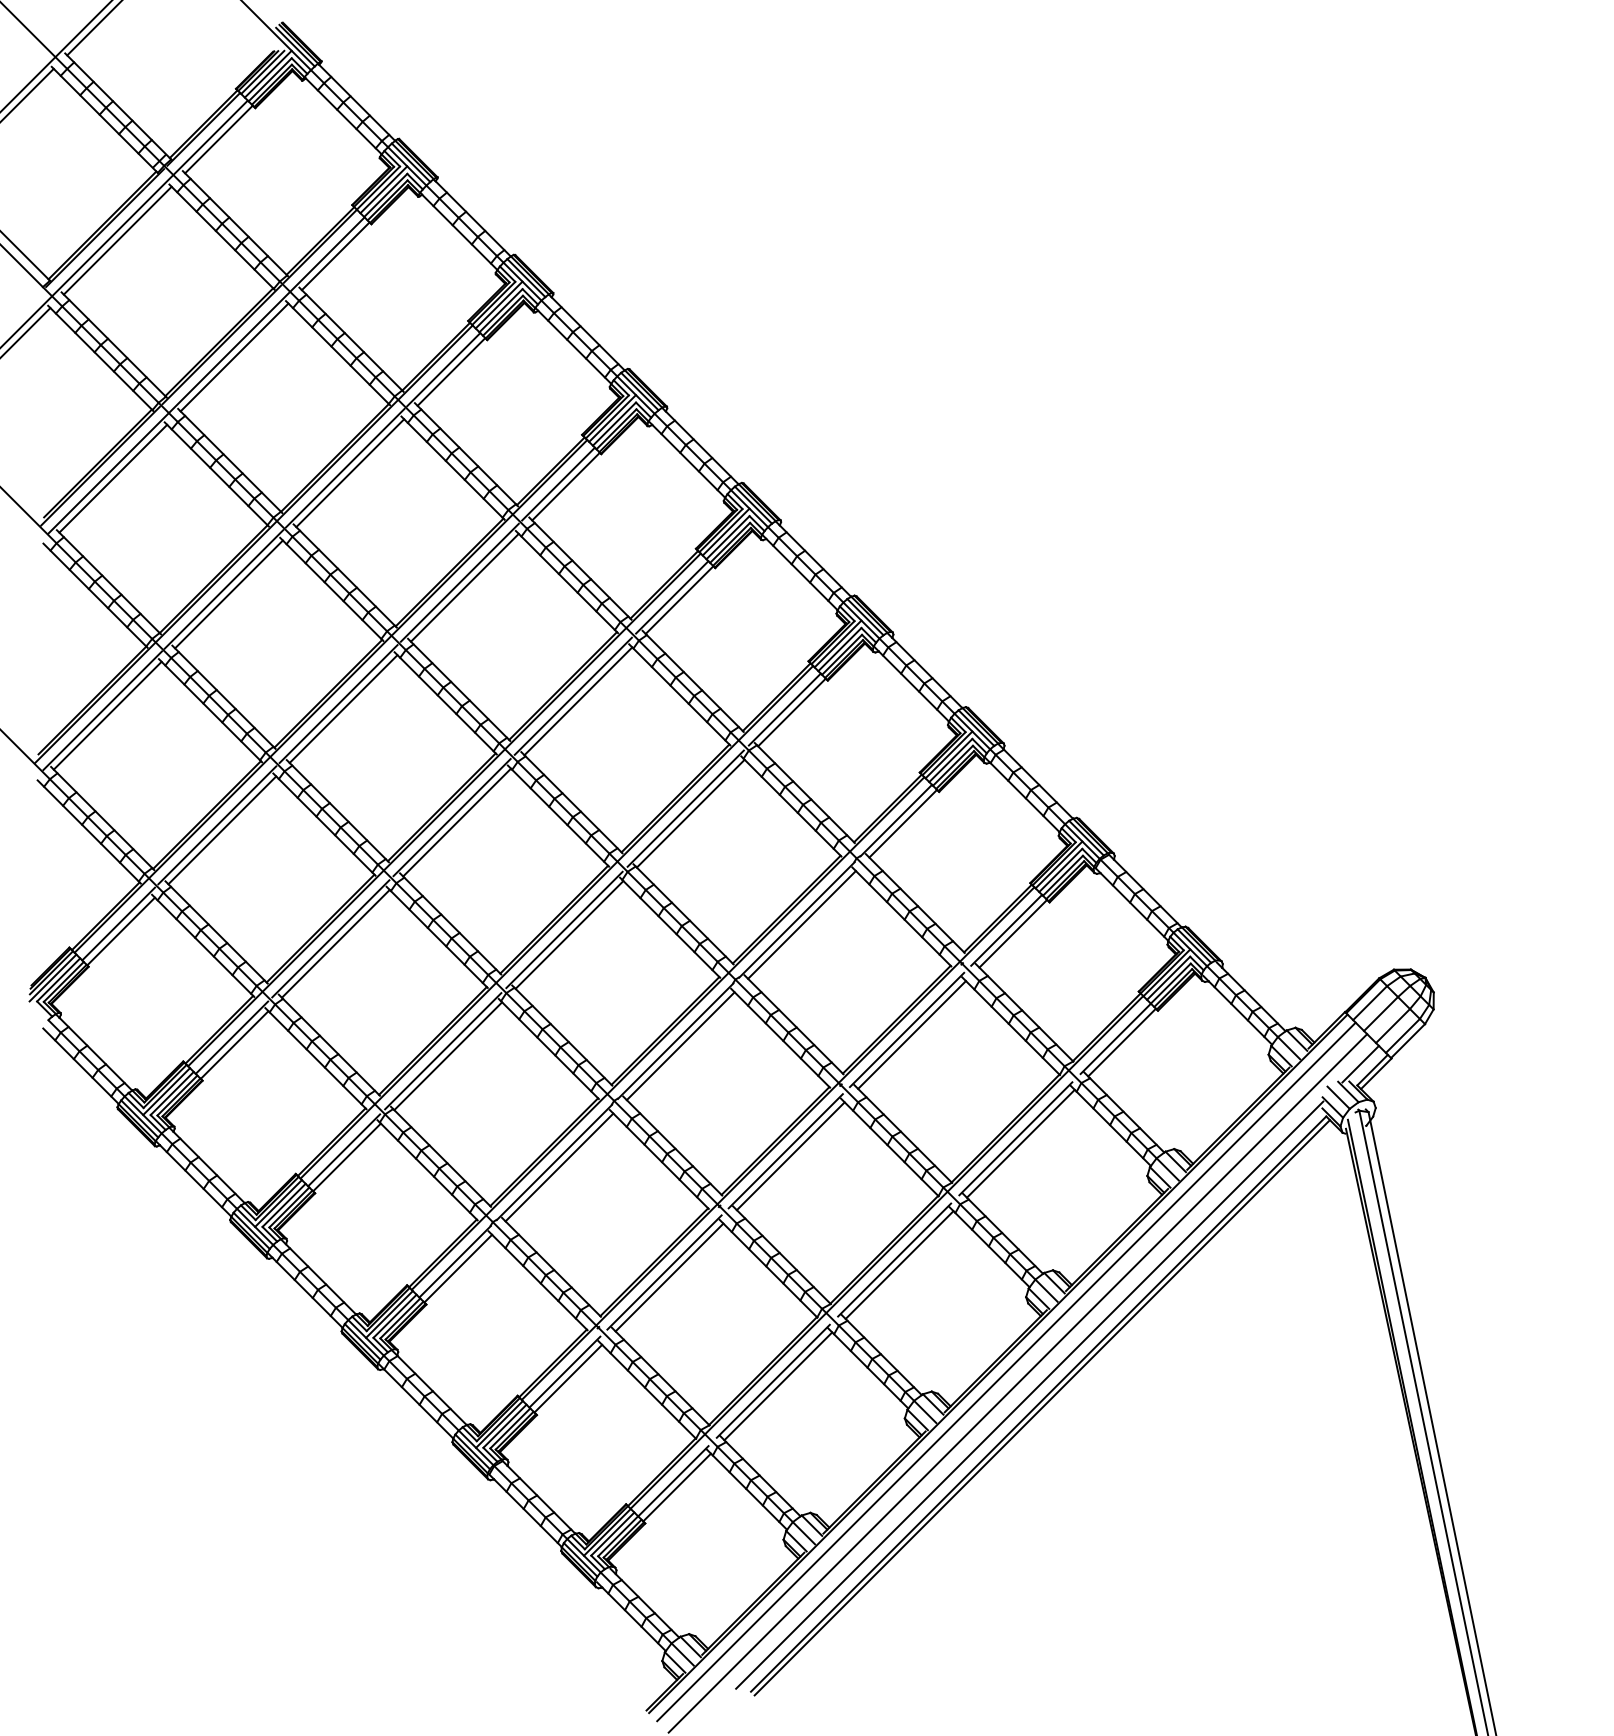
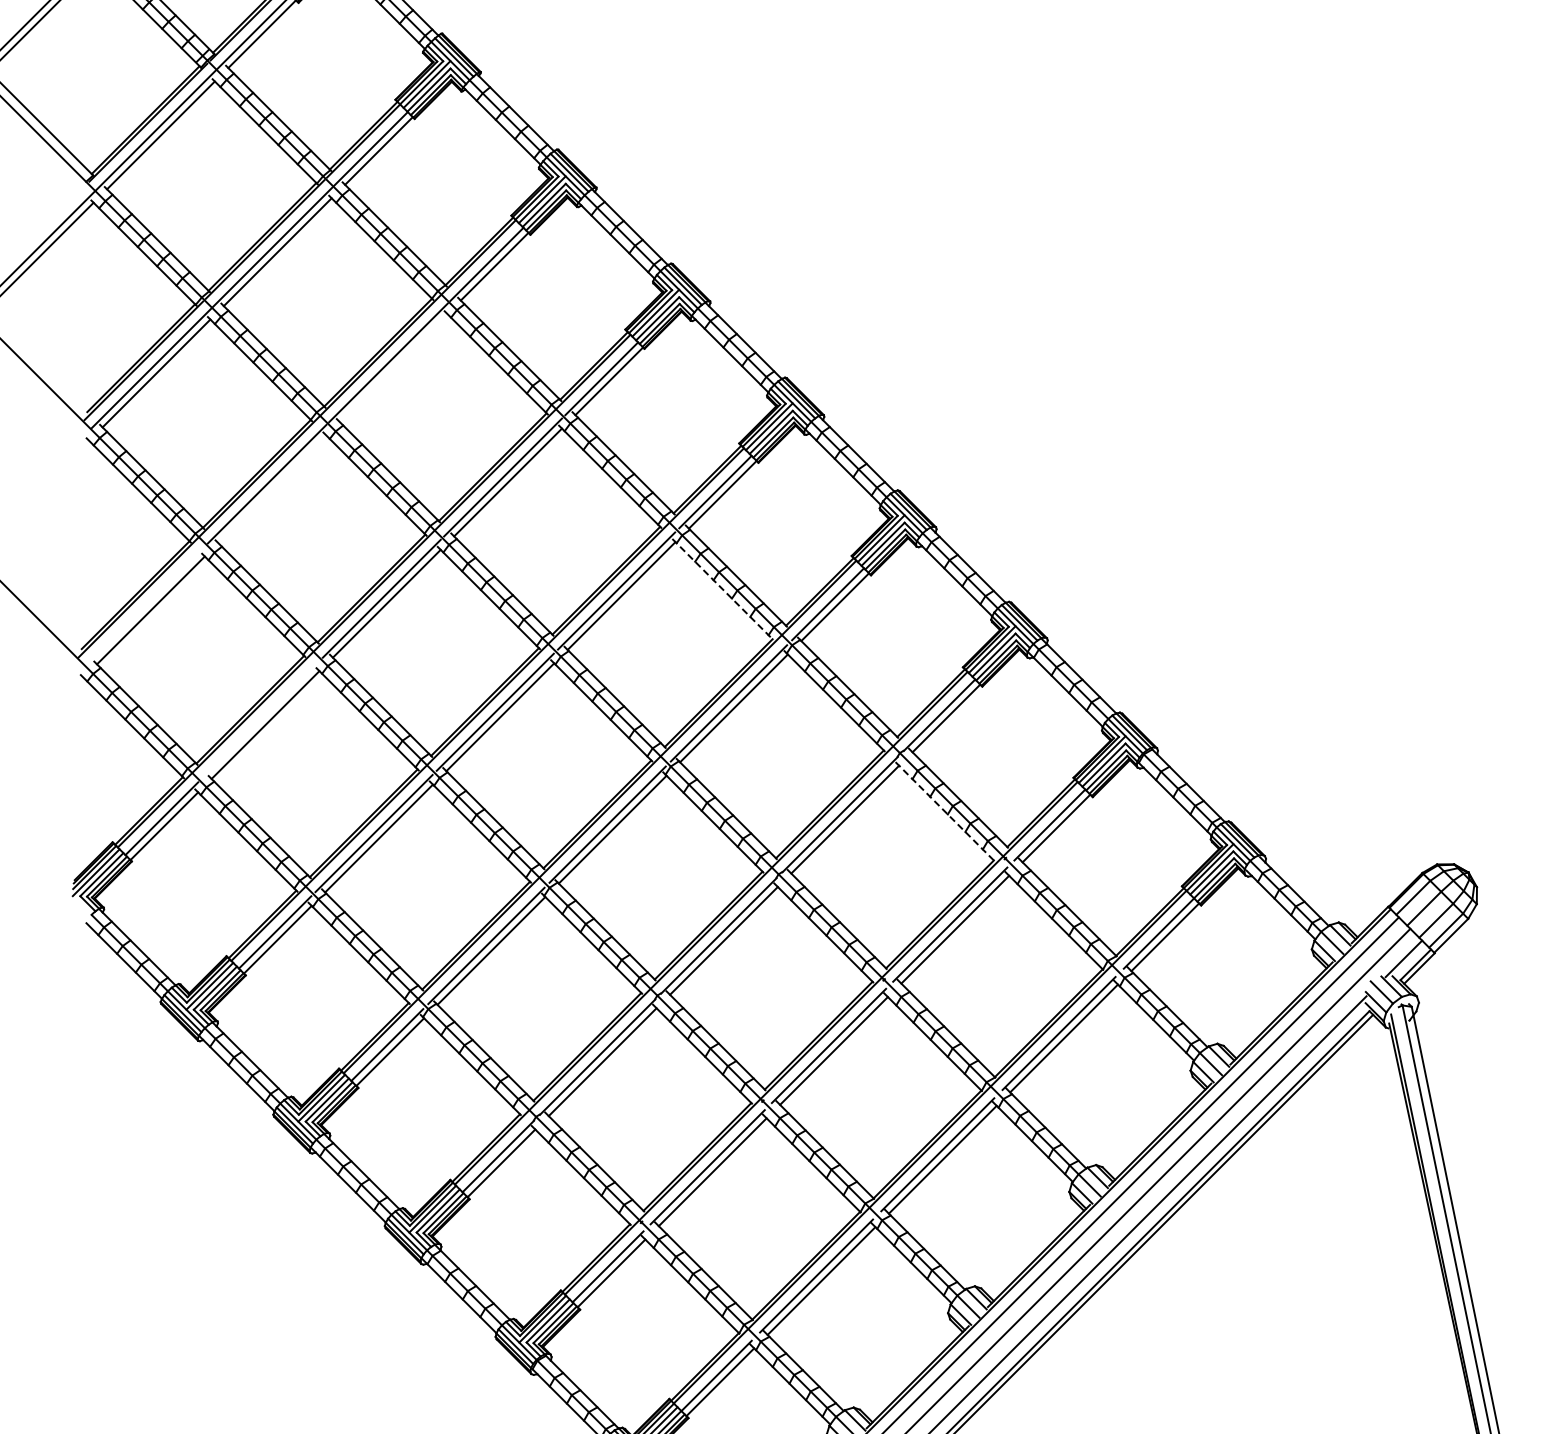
line: (350, 473) -> (393, 368), removed
line: (228, 594) -> (271, 489), removed
line: (679, 694) -> (722, 589), solid -> dashed
line: (102, 710) -> (145, 605), removed
line: (217, 825) -> (260, 720), removed
line: (901, 916) -> (944, 811), solid -> dashed

